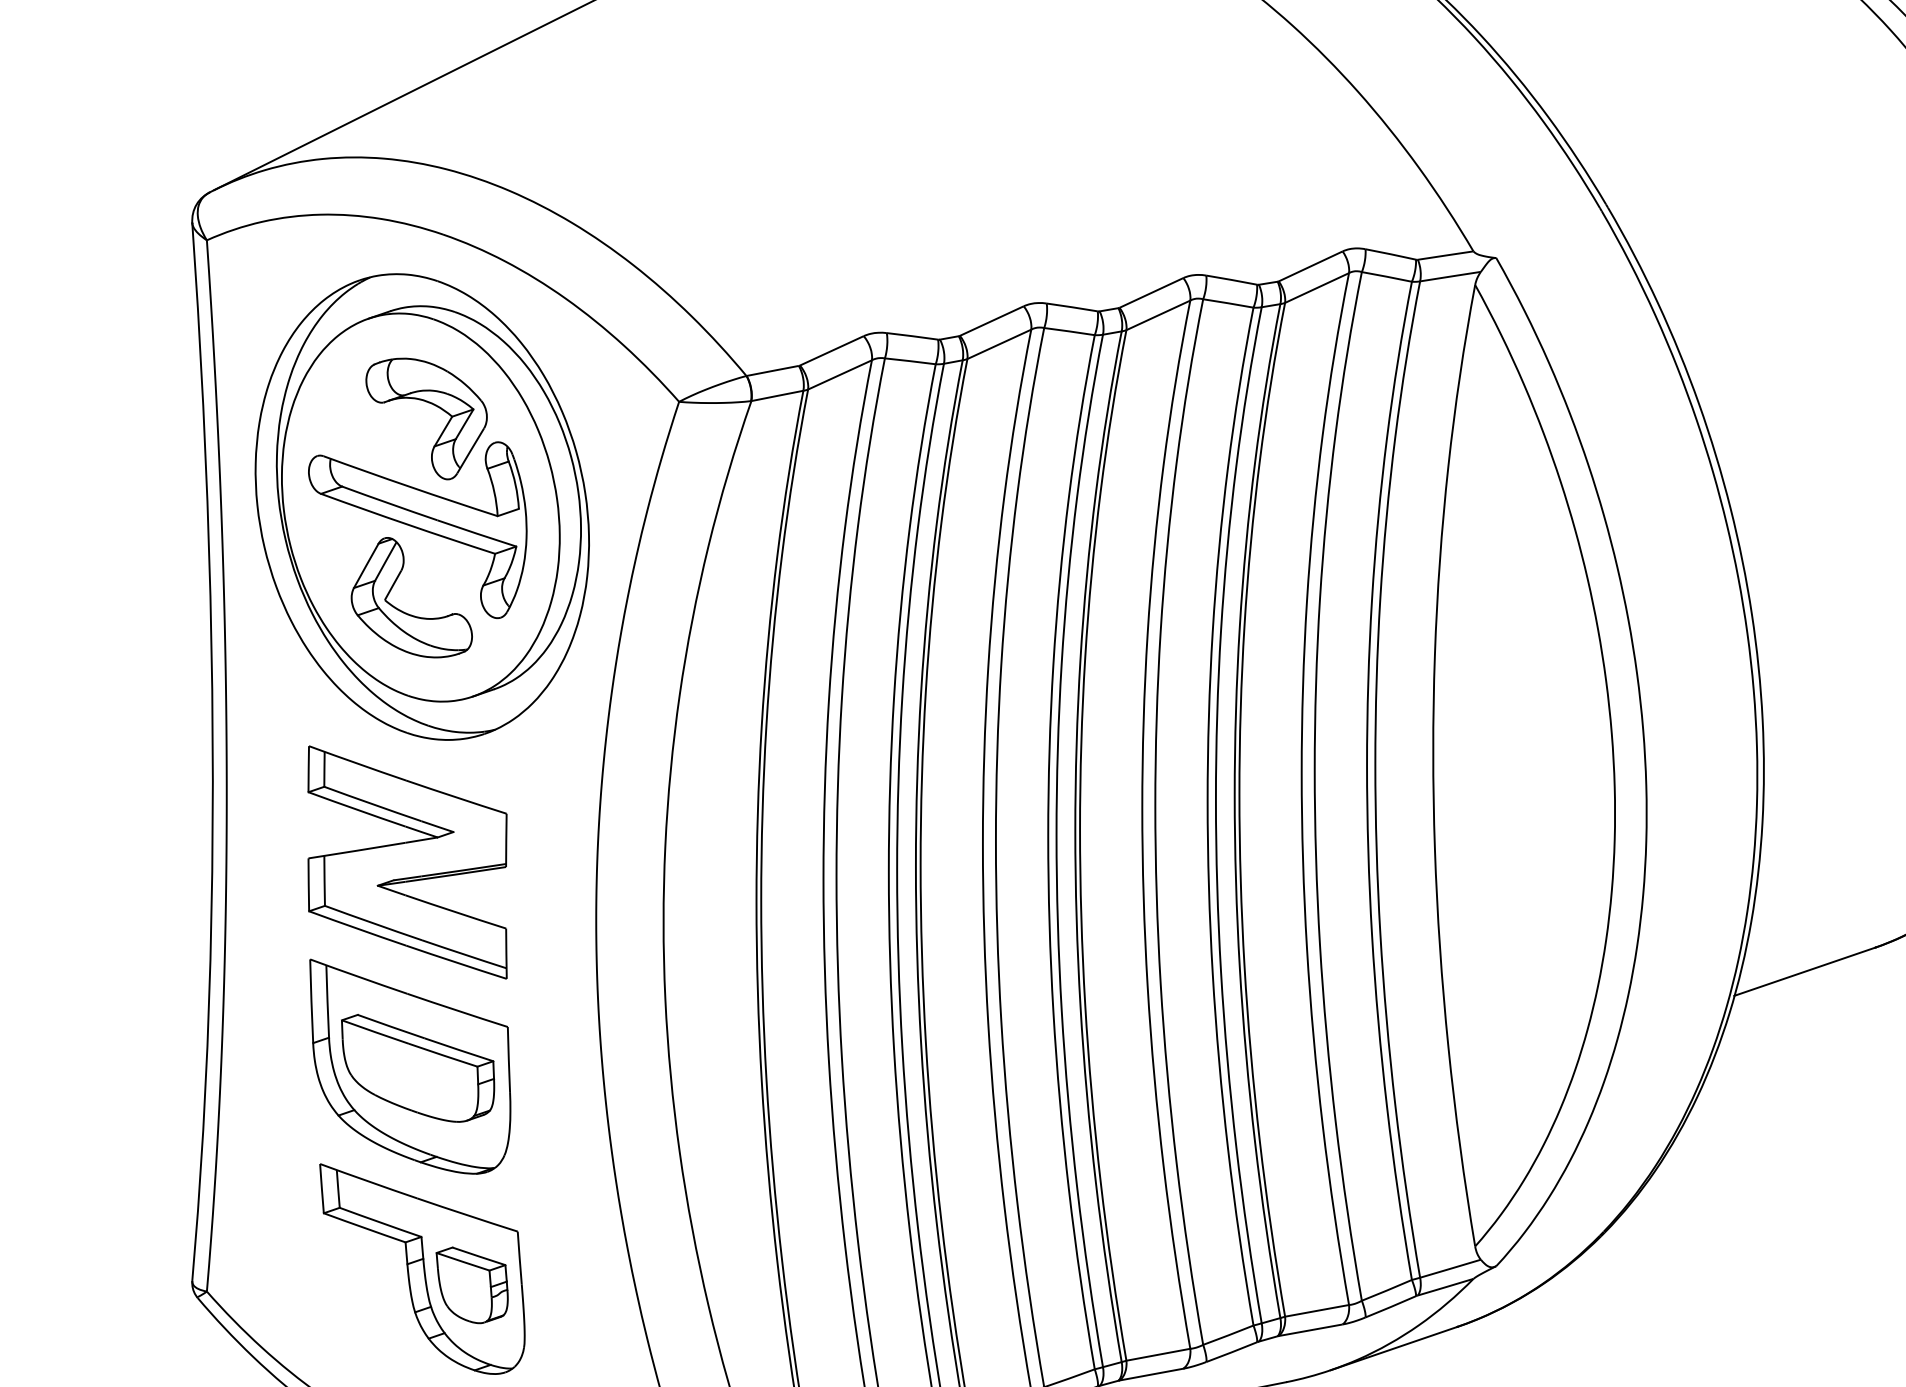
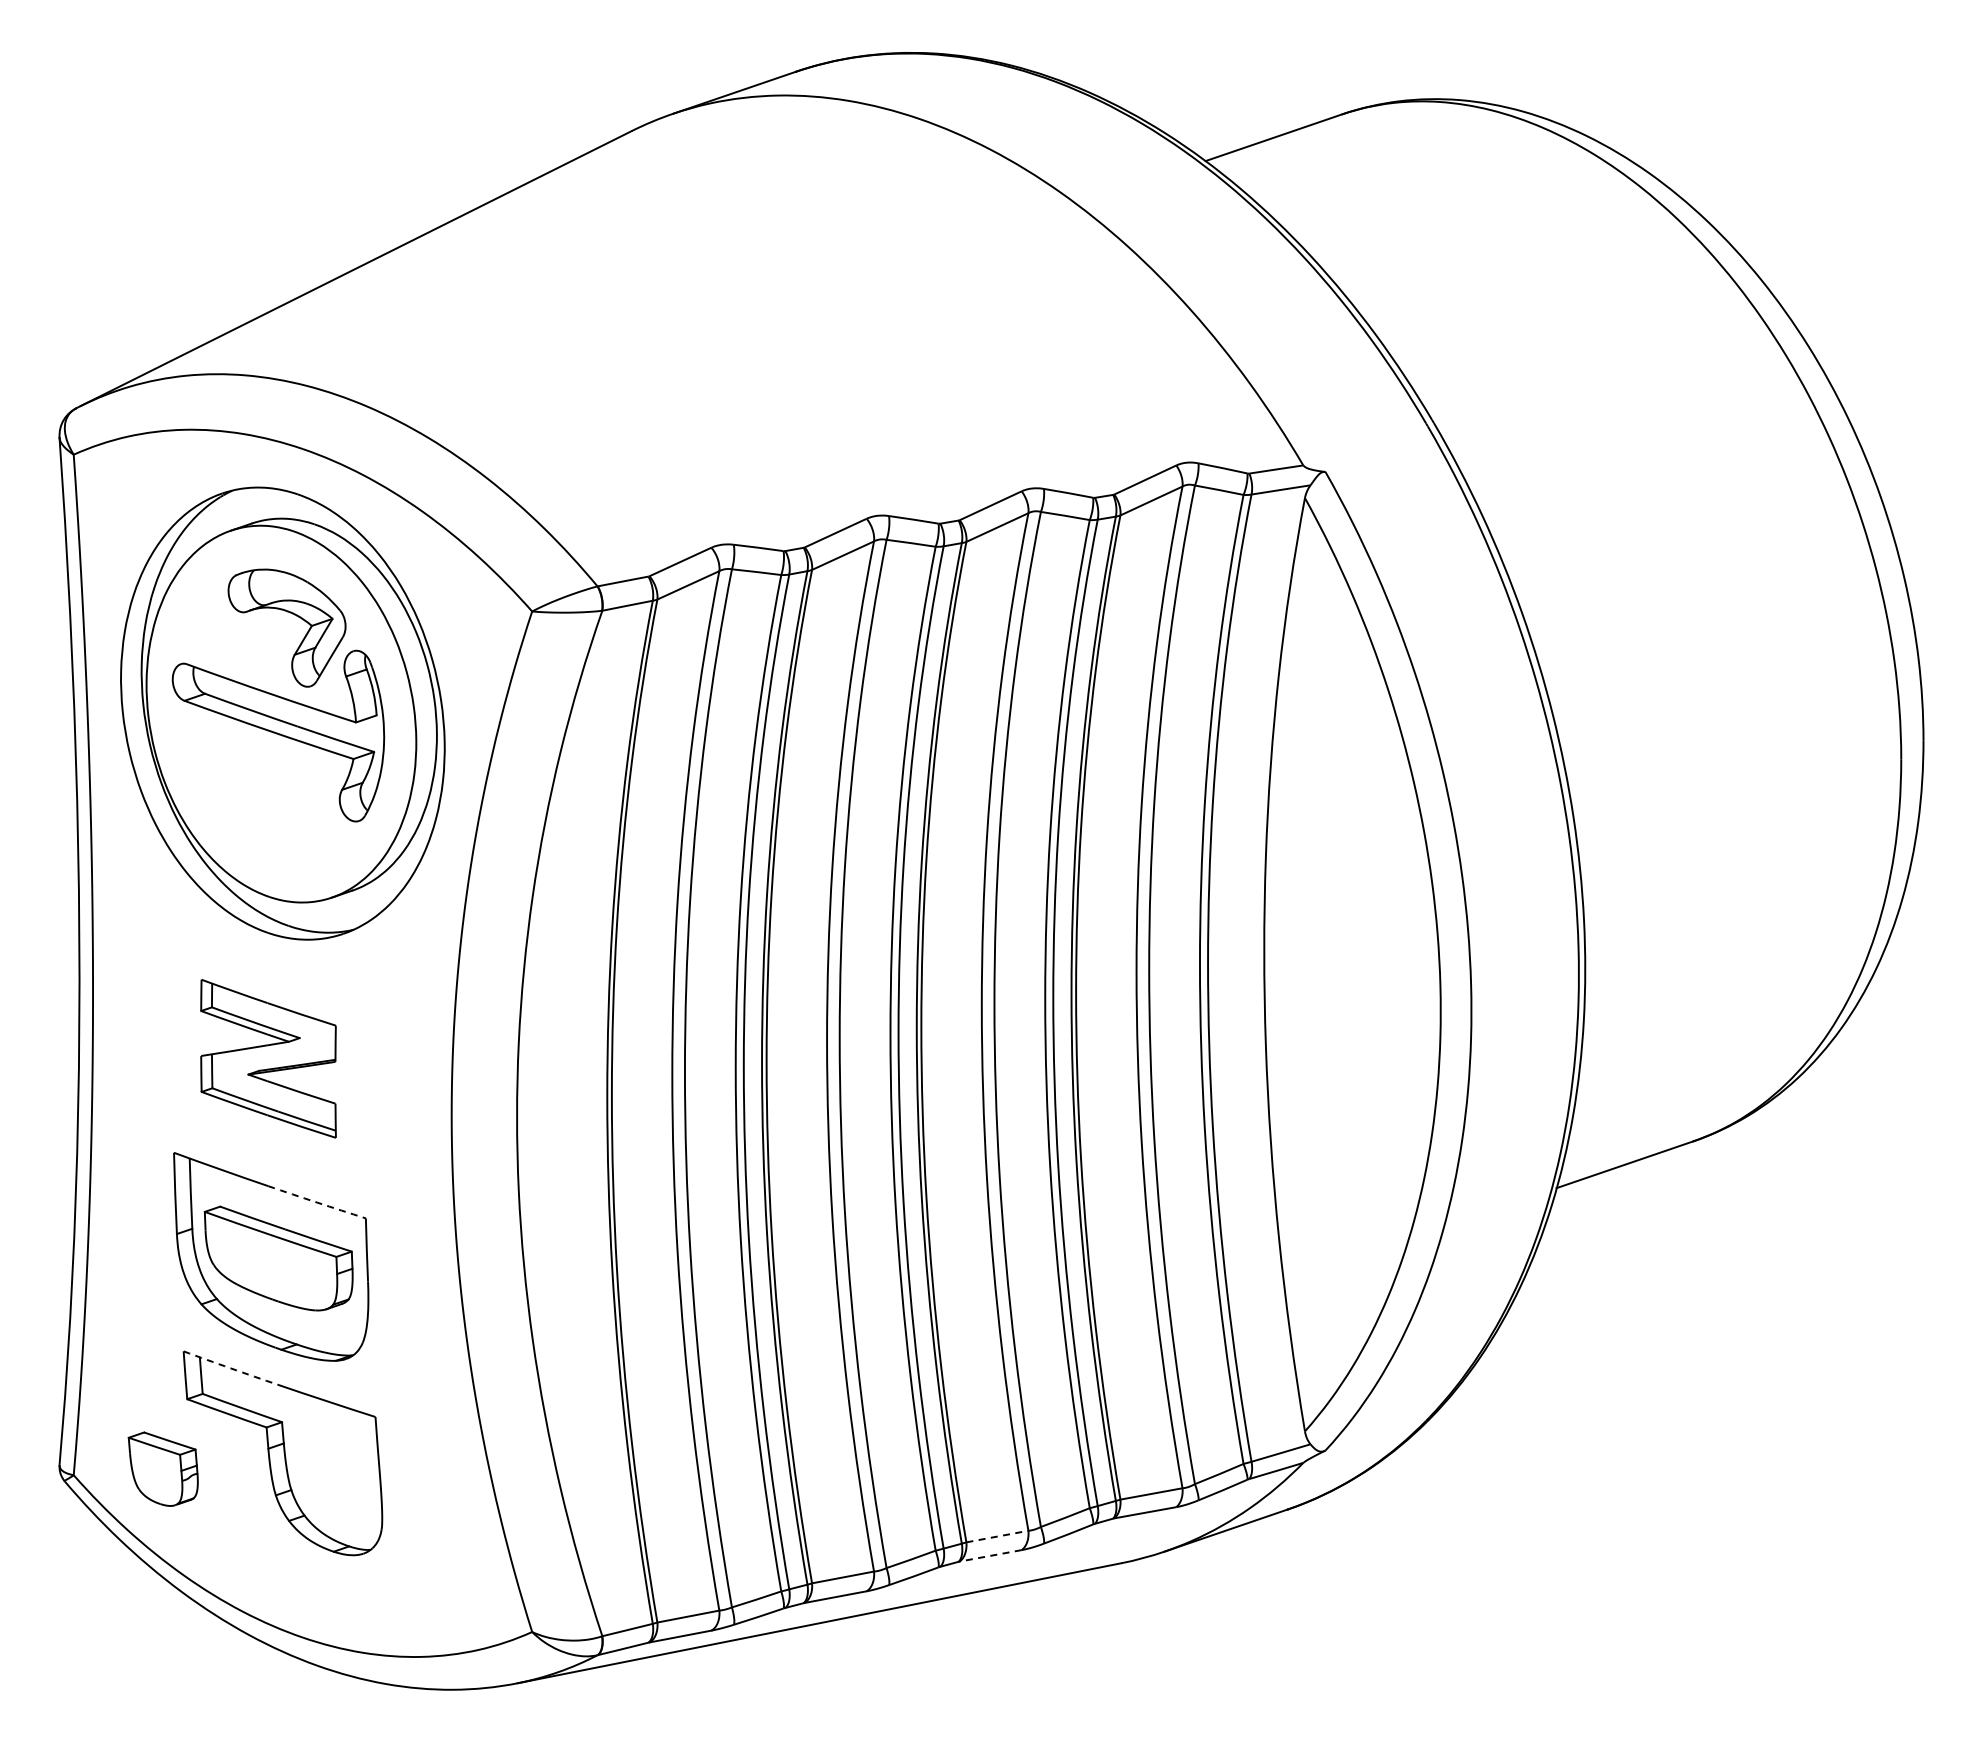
part: (405, 611) -> (266, 815), removed
part: (407, 862) -> (268, 1058), size x0.7
arc: (457, 1010) -> (317, 1202), solid -> dashed
arc: (368, 1181) -> (230, 1368), solid -> dashed
part: (471, 1284) -> (162, 1468), moved
line: (1158, 1354) -> (997, 1536), solid -> dashed
line: (1151, 1374) -> (990, 1555), solid -> dashed

